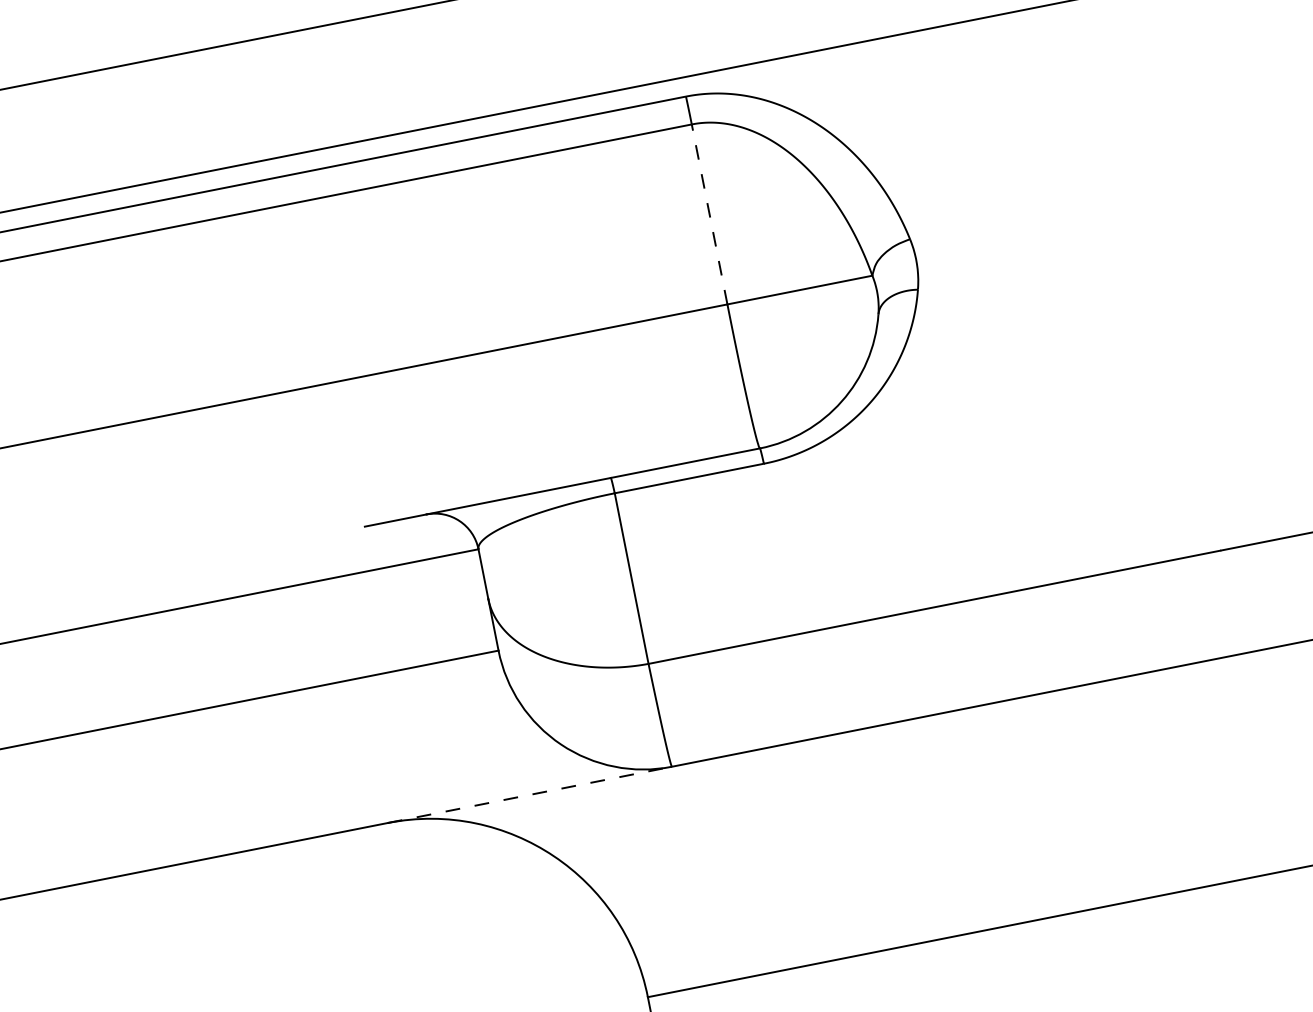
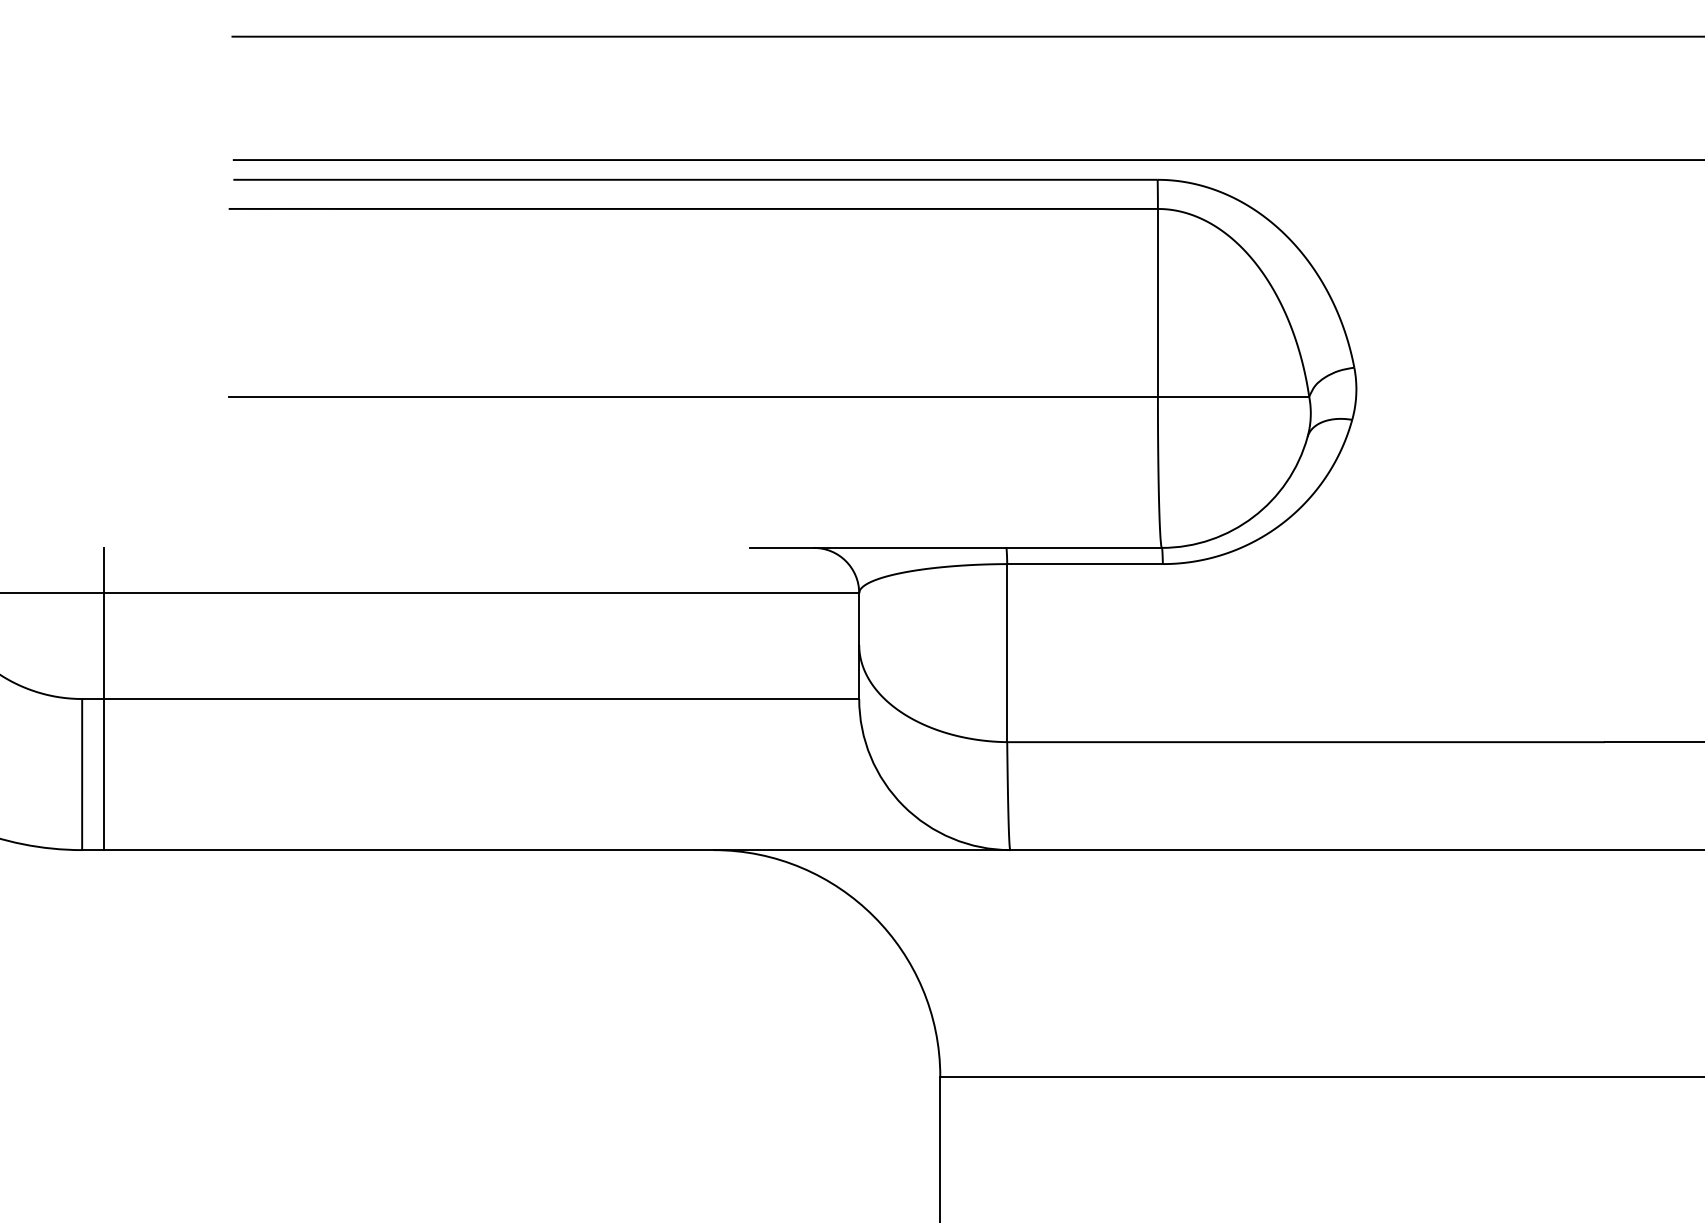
line: (709, 214) -> (1157, 302), dashed -> solid
line: (530, 795) -> (862, 850), dashed -> solid

